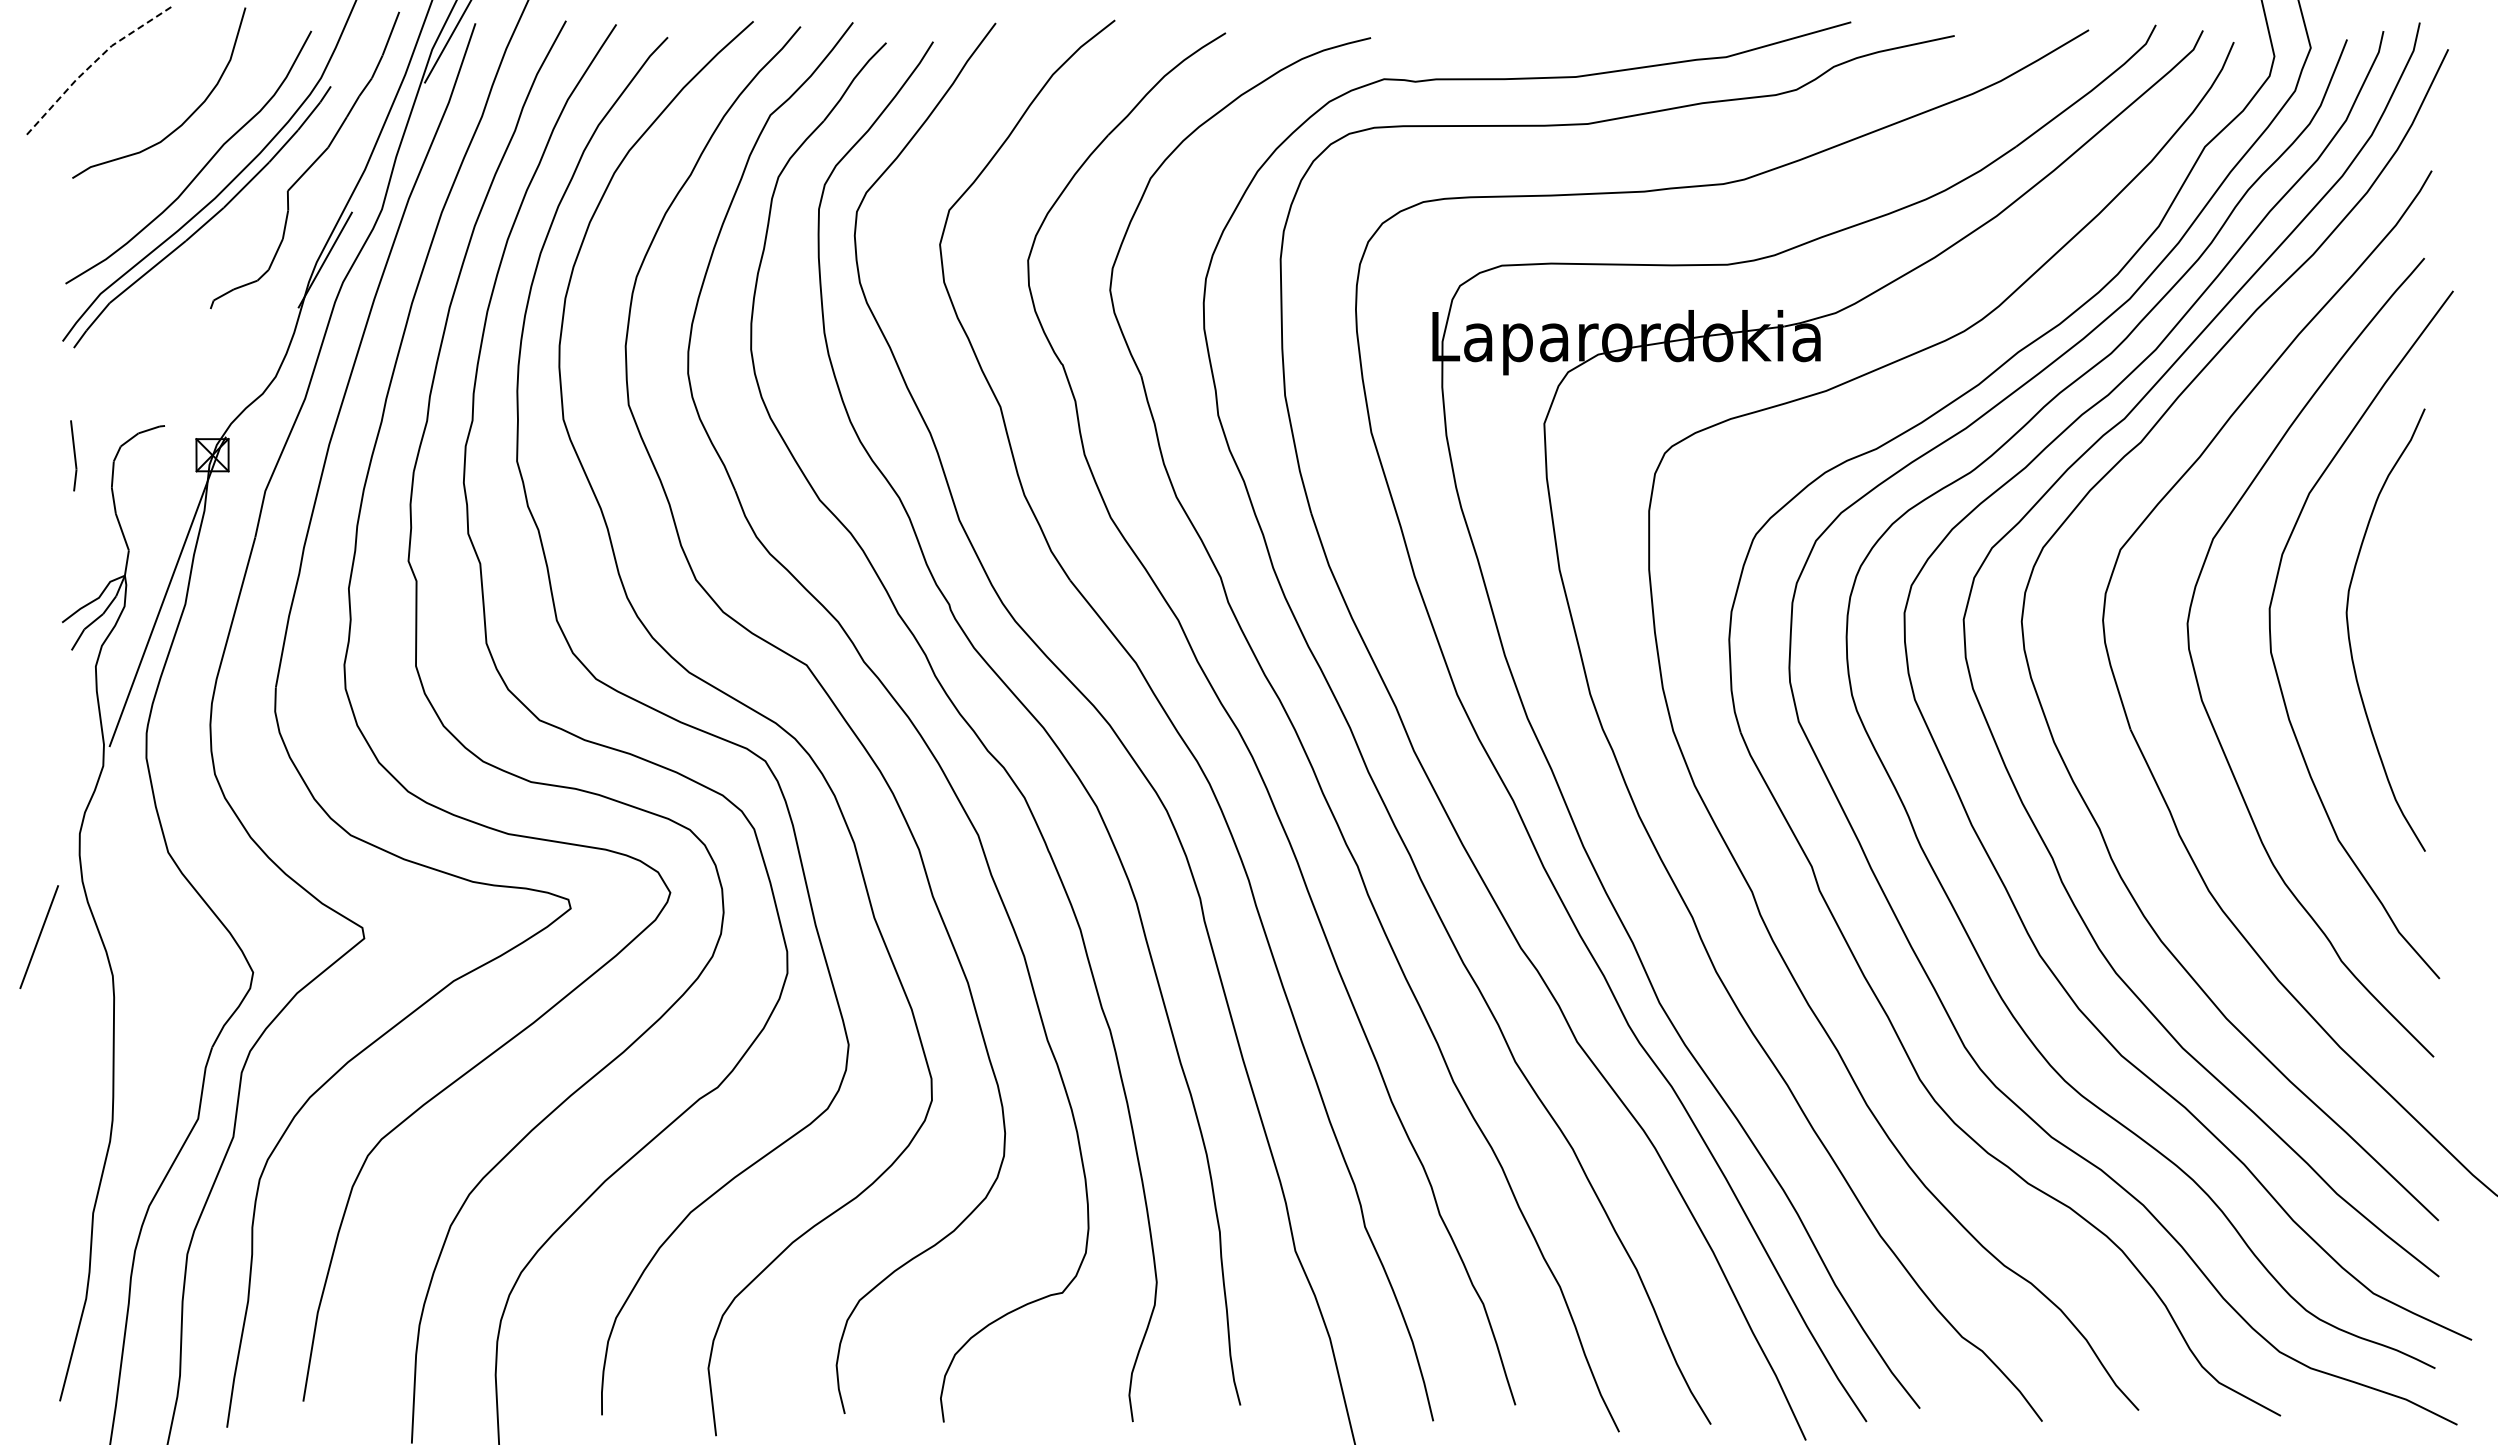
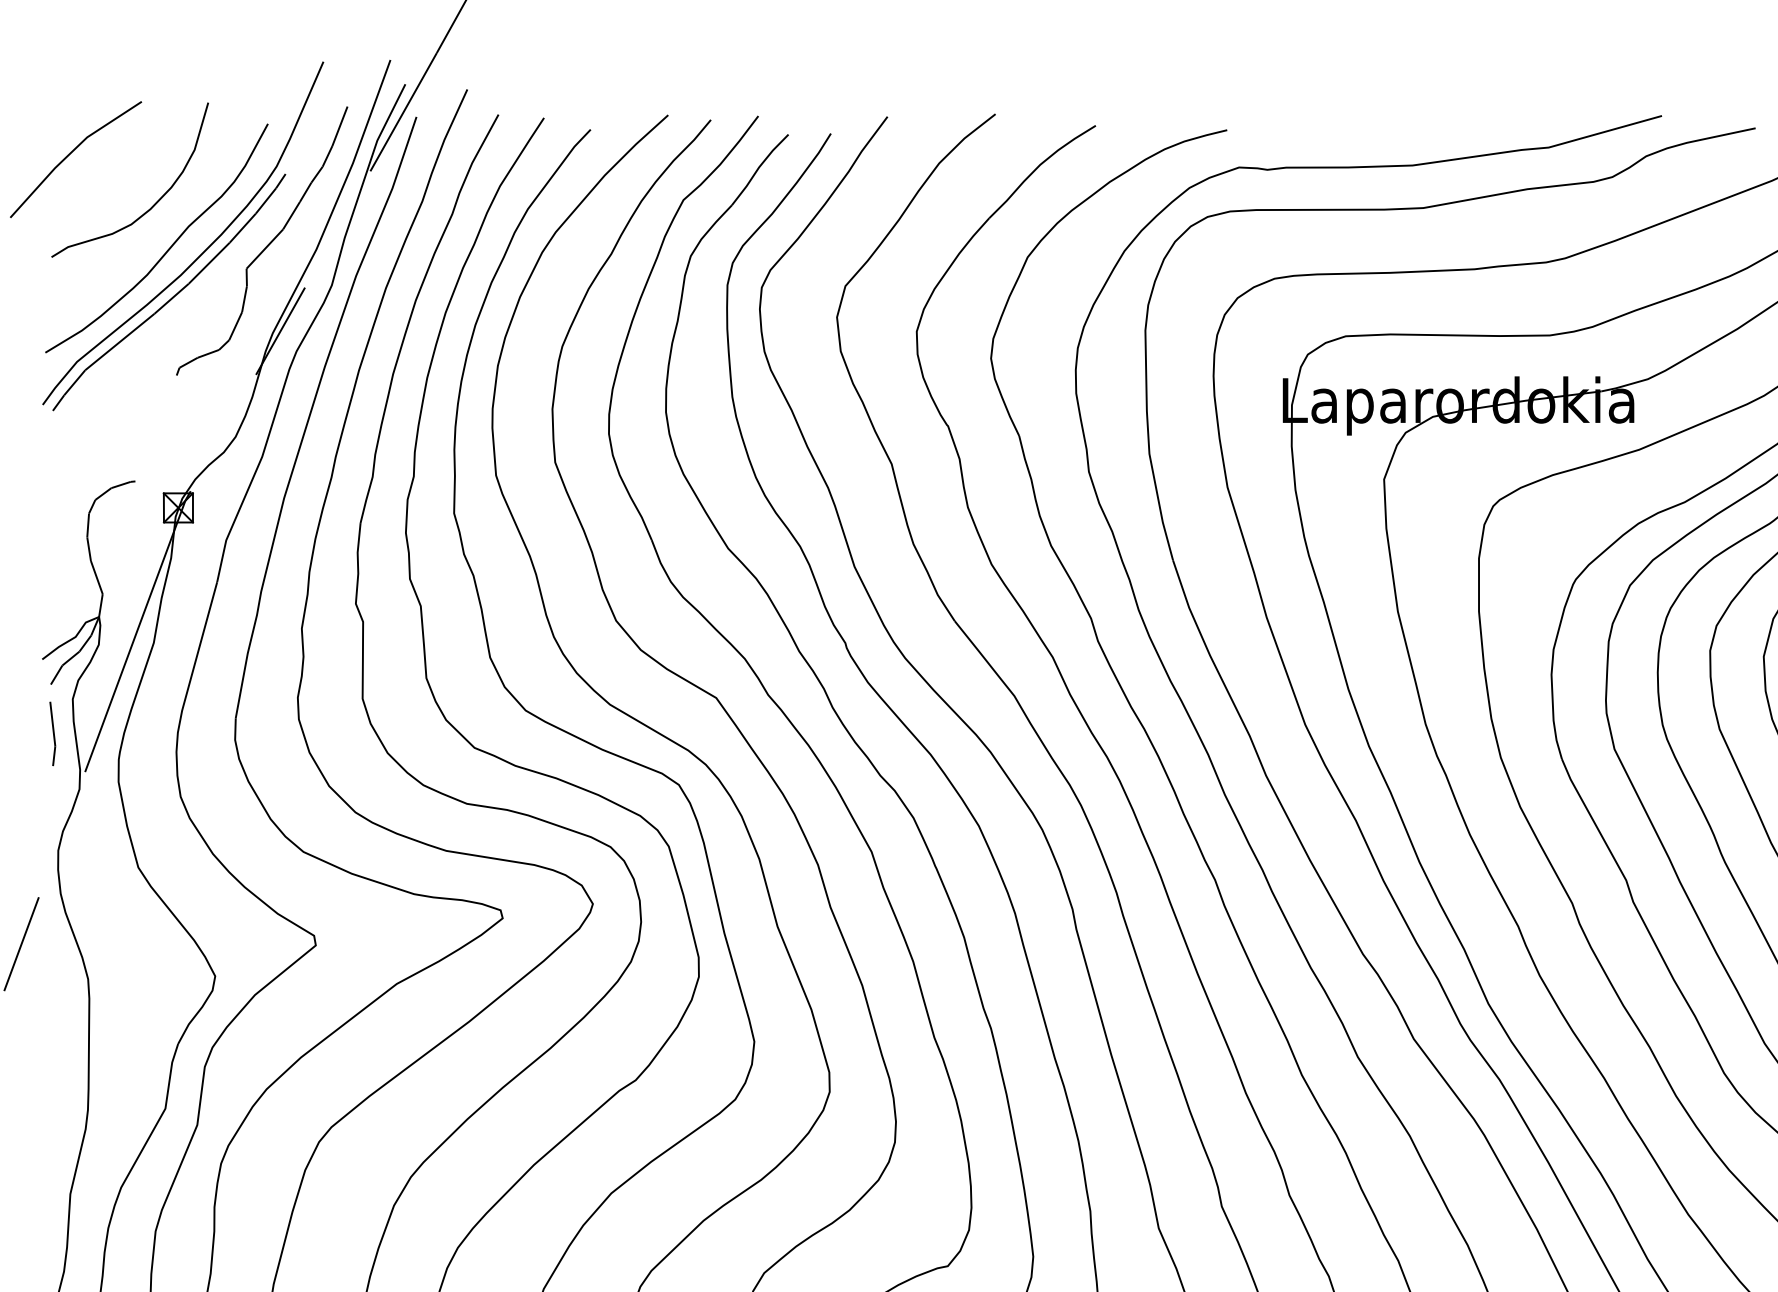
line: (93, 63) -> (70, 153), dashed -> solid
line: (73, 454) -> (52, 732), moved

